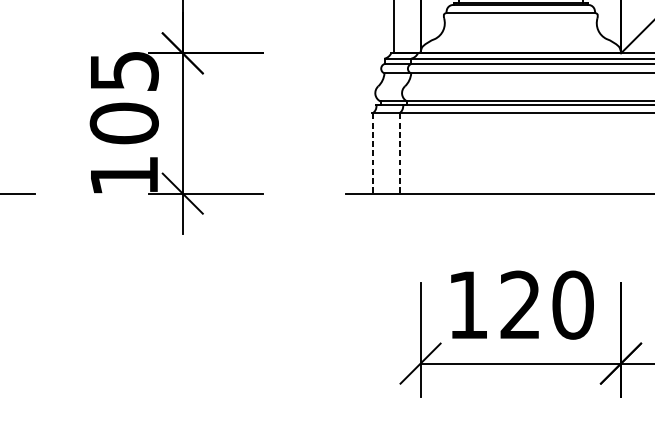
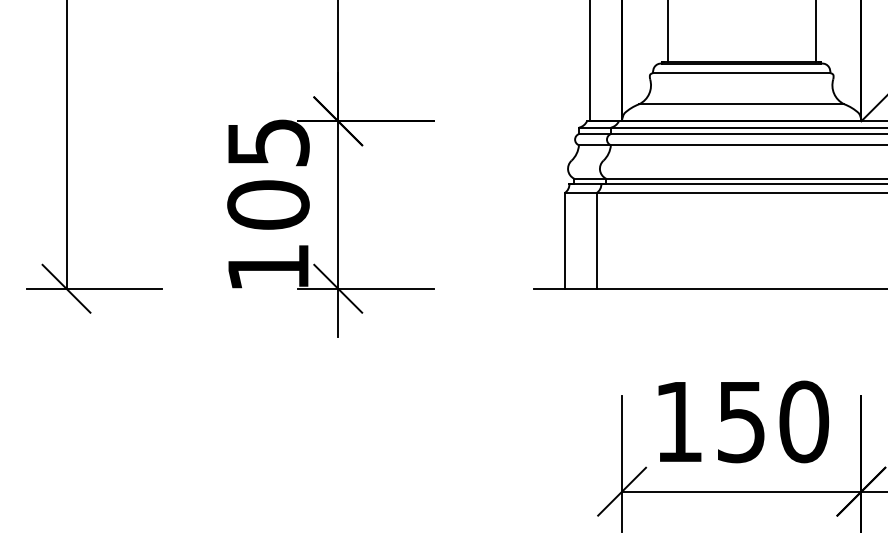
line: (520, 39) -> (741, 104), added
line: (373, 153) -> (565, 240), dashed -> solid
line: (399, 153) -> (597, 240), dashed -> solid
text: (519, 304) -> (740, 421), 120 -> 150

